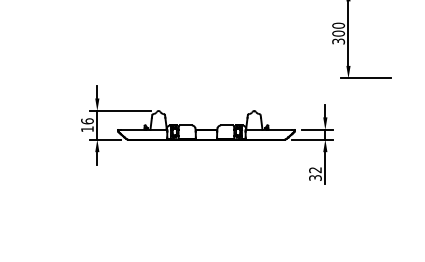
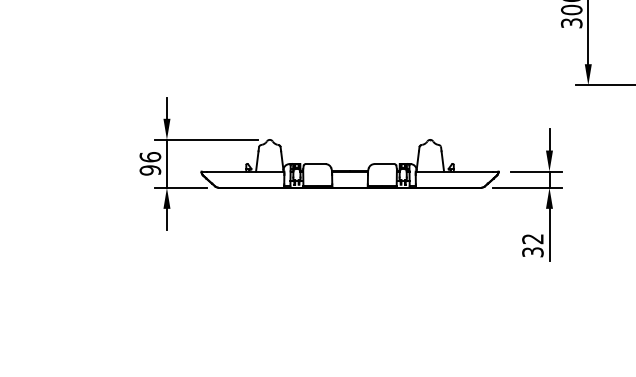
text: (87, 129) -> (150, 170), 16 -> 96

